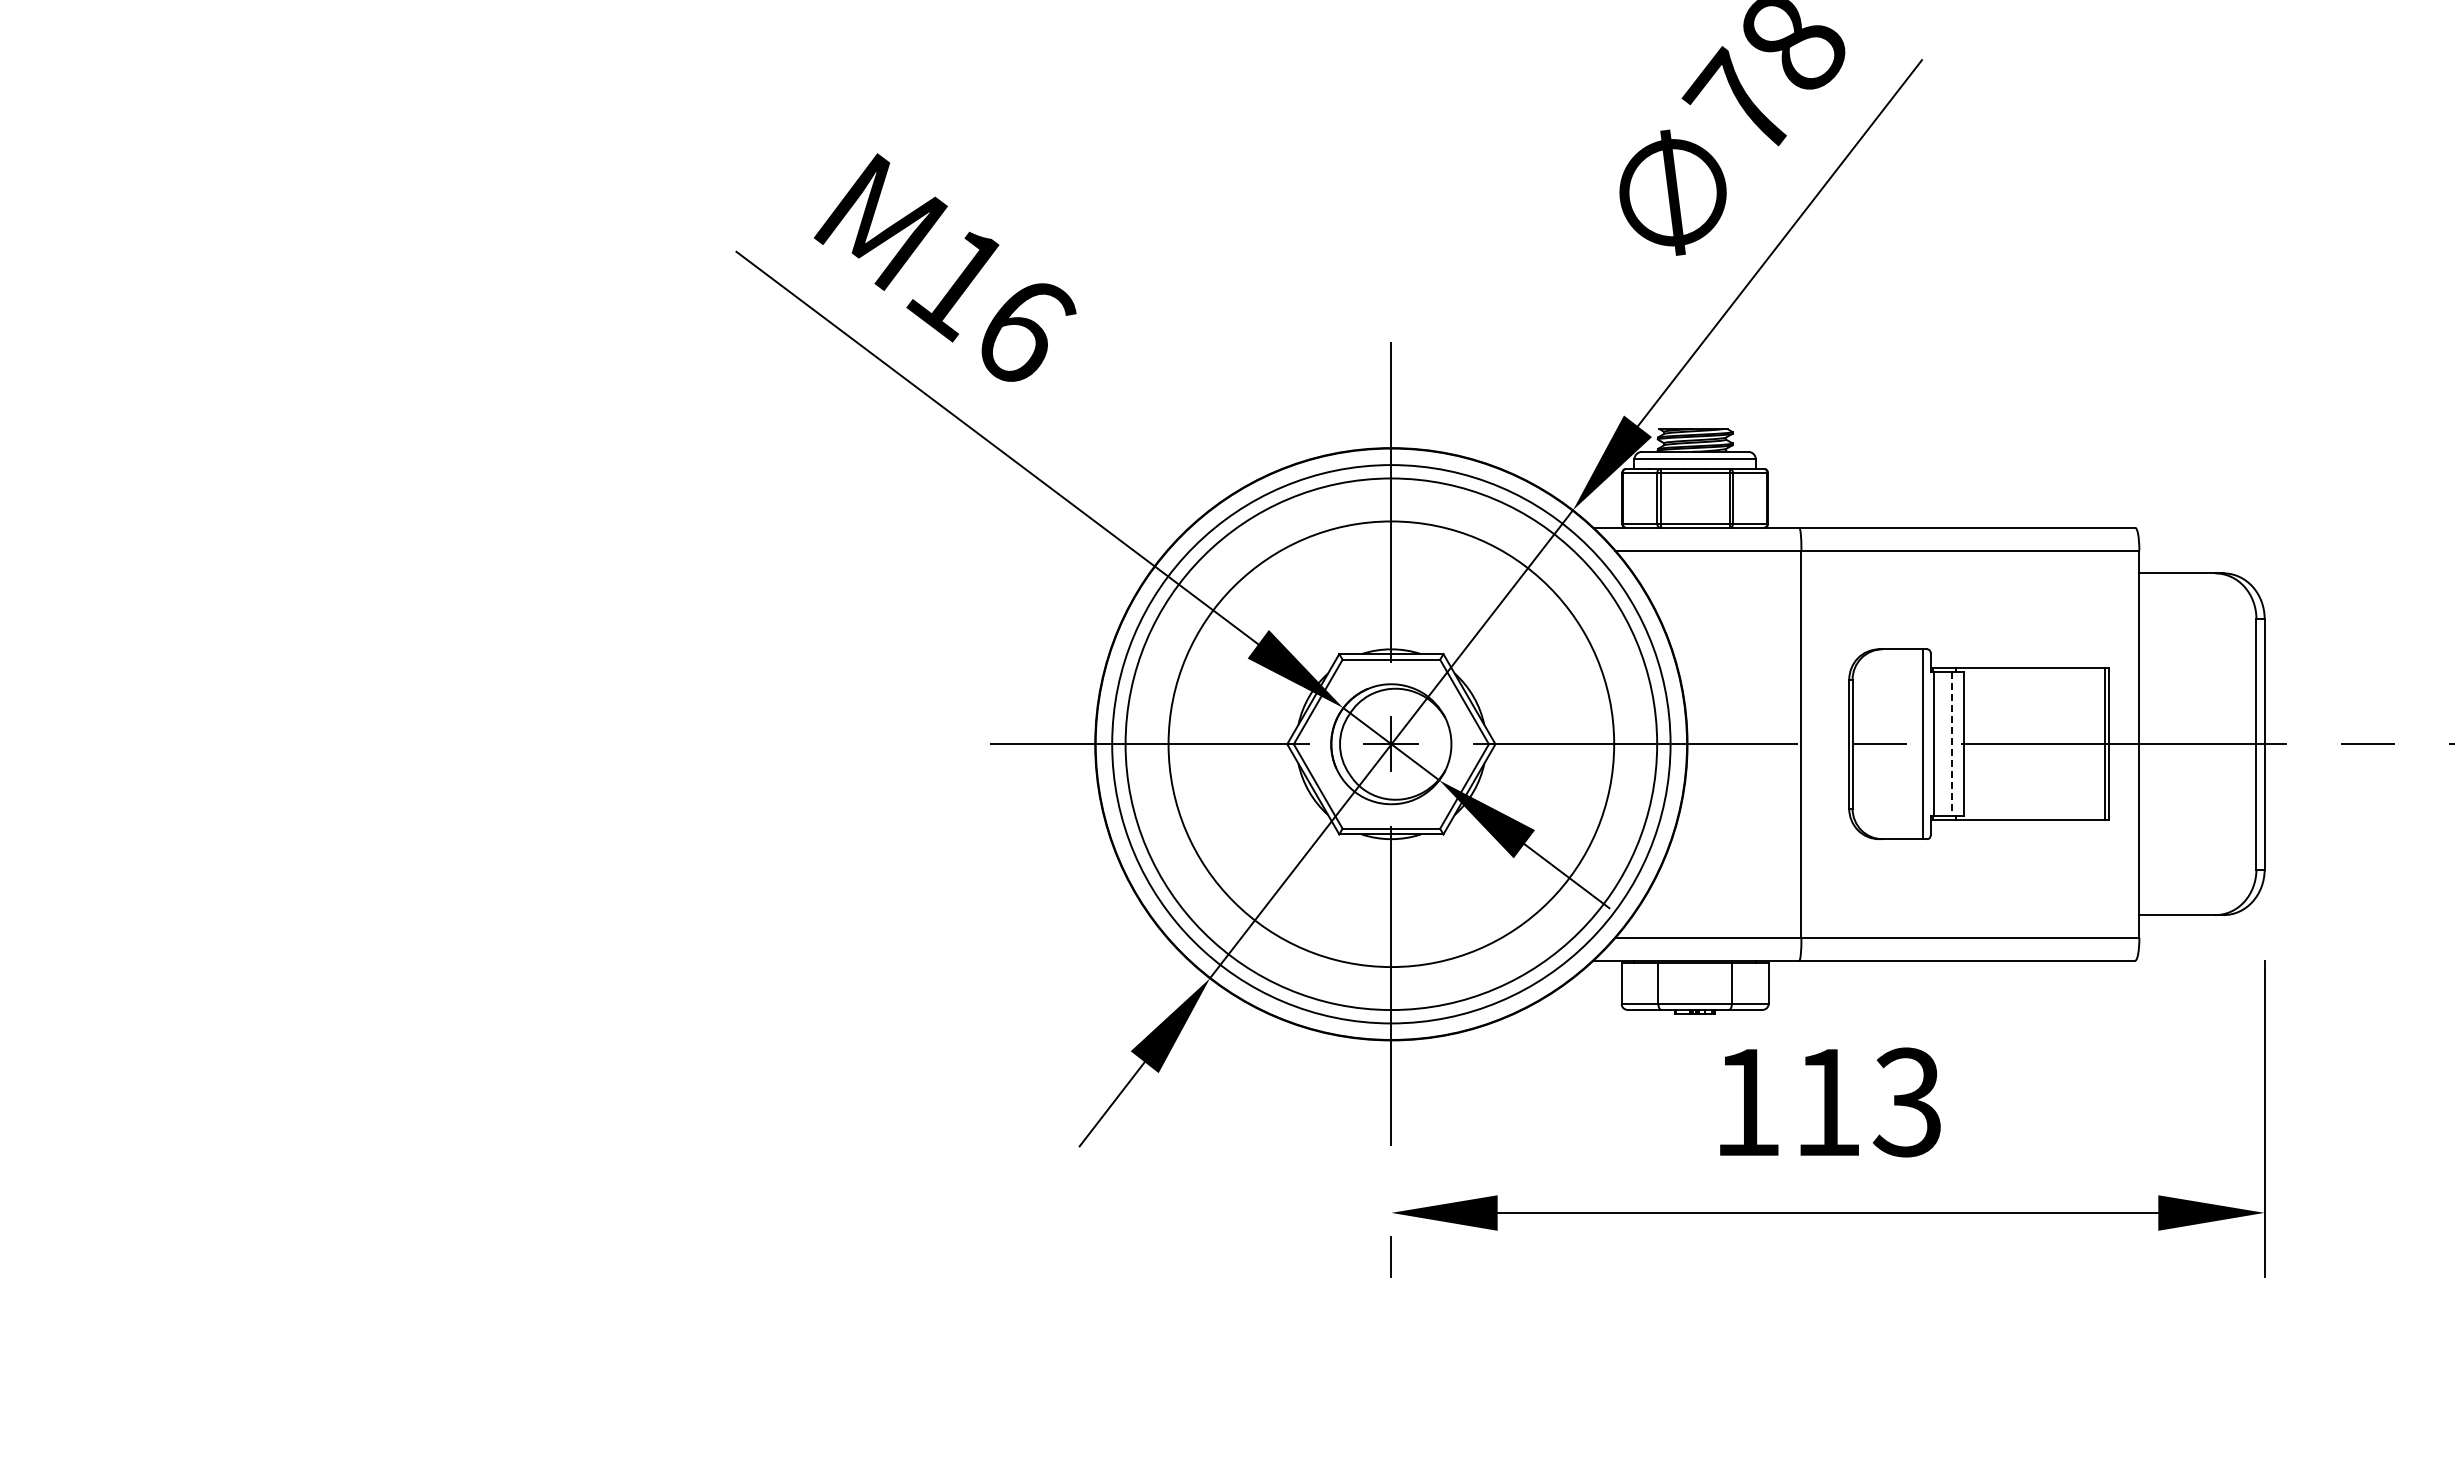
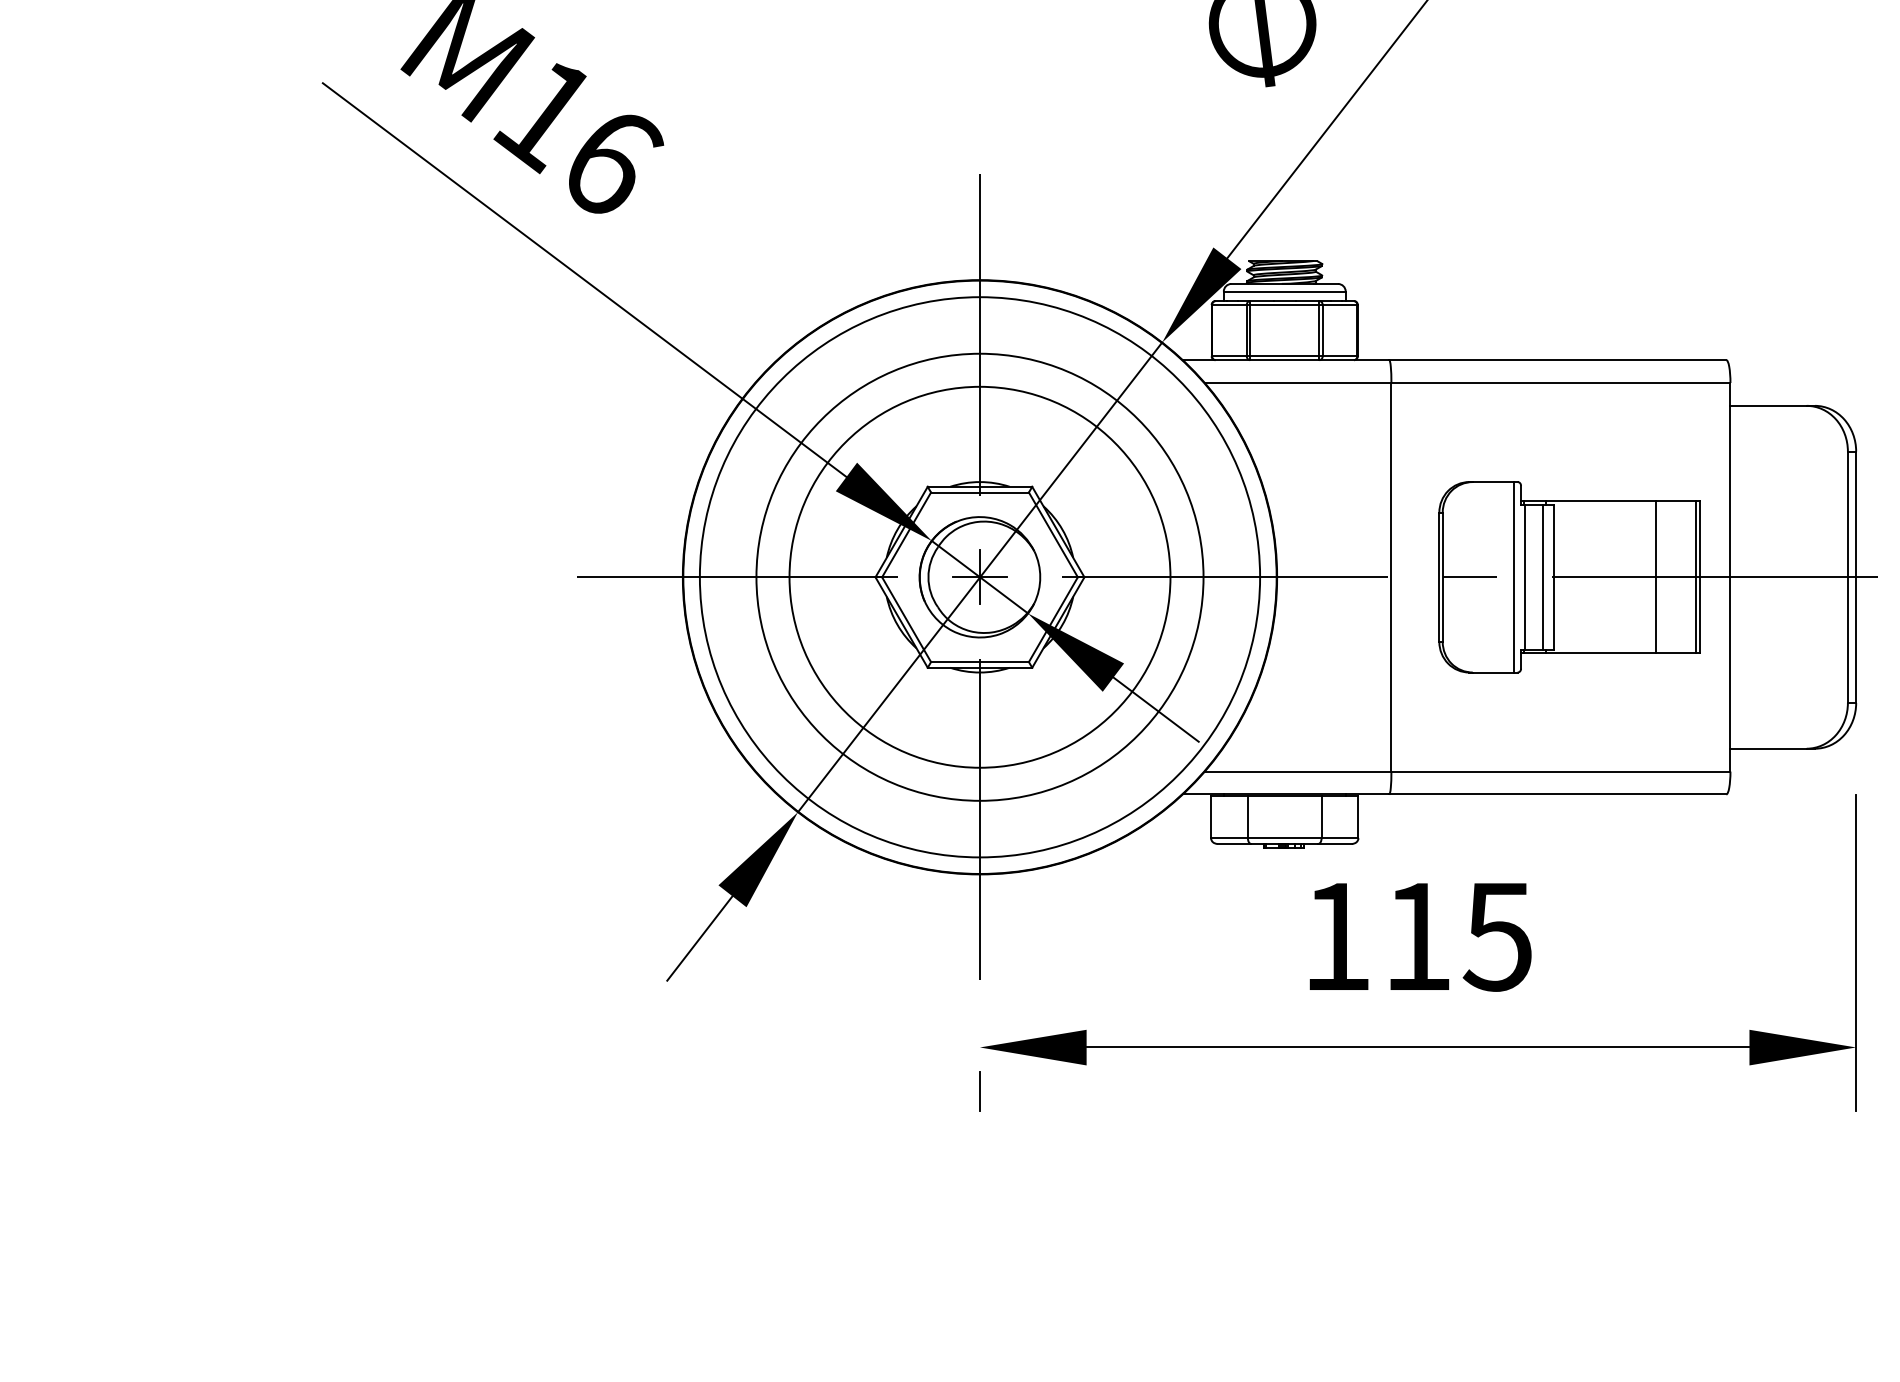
circle: (1391, 744) -> (980, 577), size x0.71
line: (1952, 744) -> (1542, 577), dashed -> solid
line: (2064, 744) -> (1655, 577), added
text: (1906, 1102) -> (1496, 936), 113 -> 115

